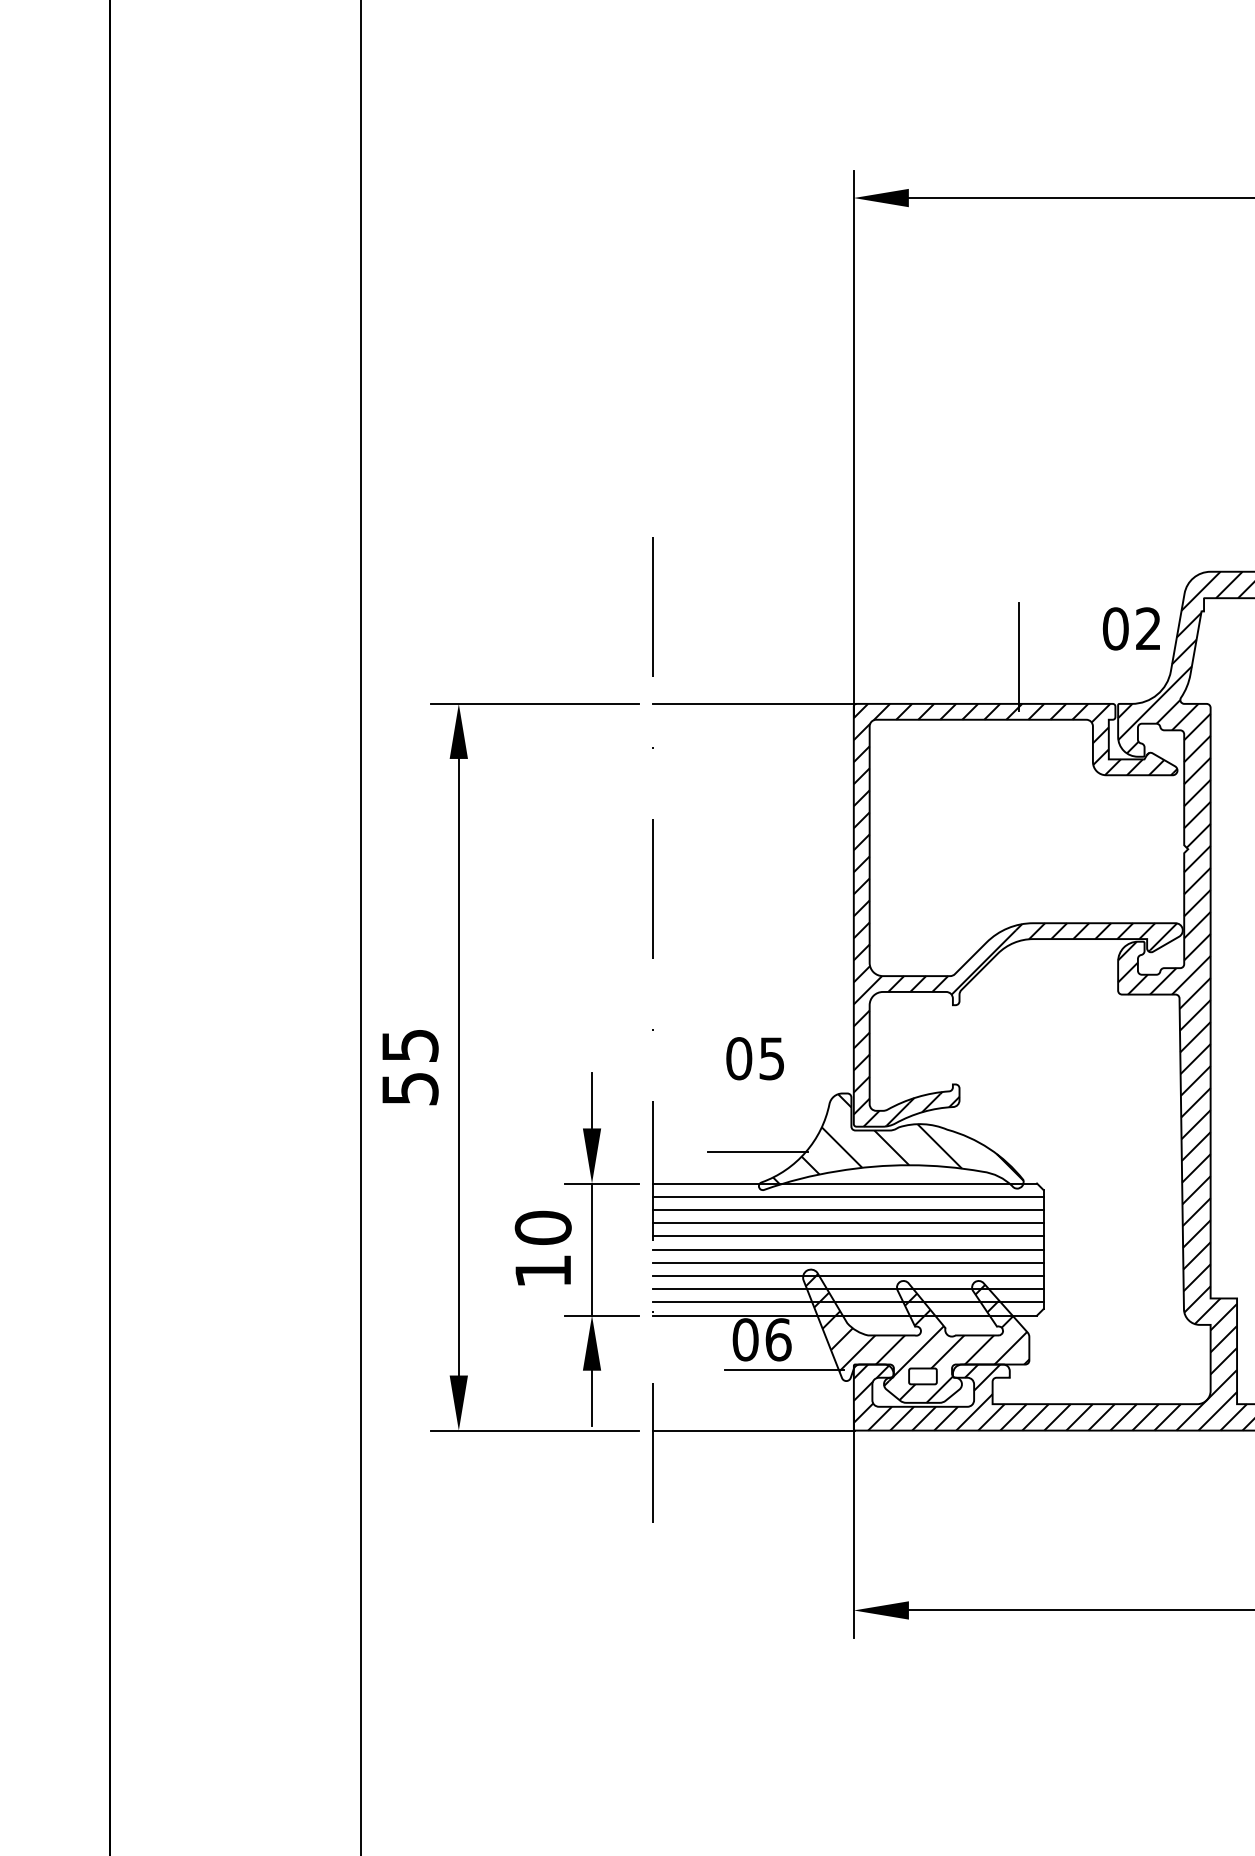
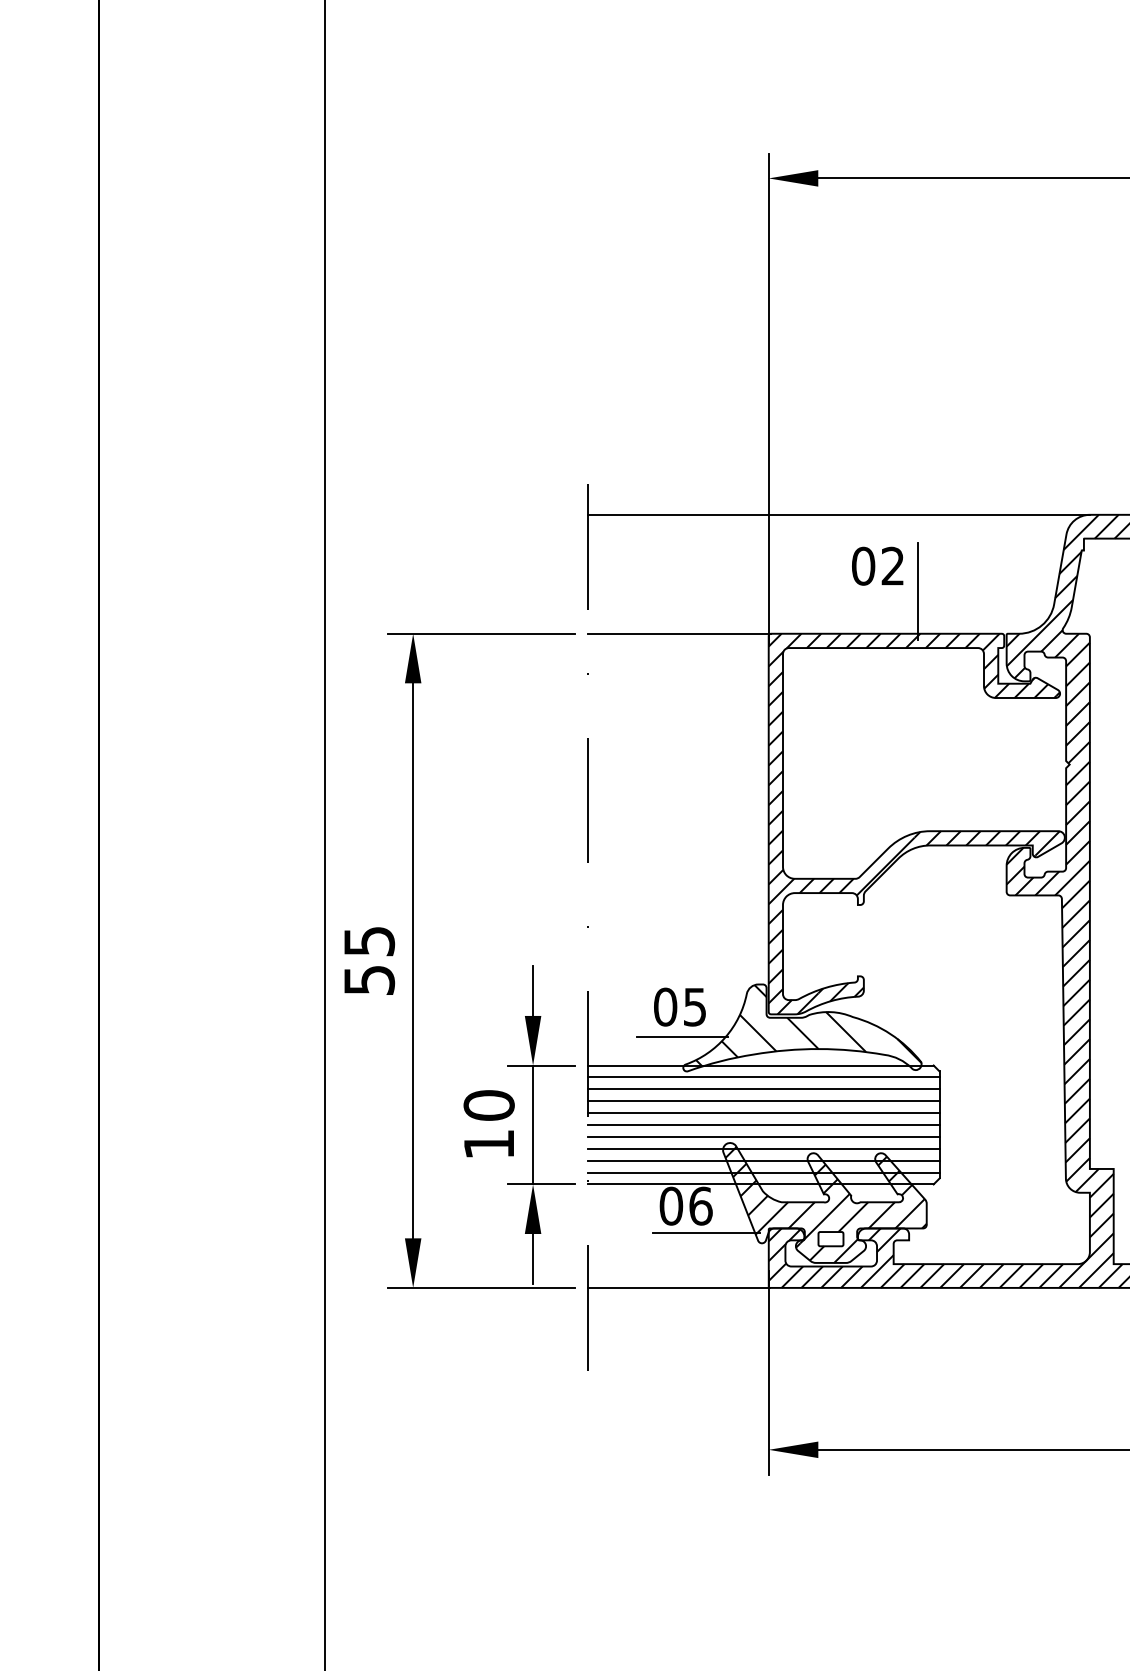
line: (931, 571) -> (838, 514), added
text: (1131, 628) -> (877, 565), moved
text: (754, 1057) -> (679, 1006), moved

